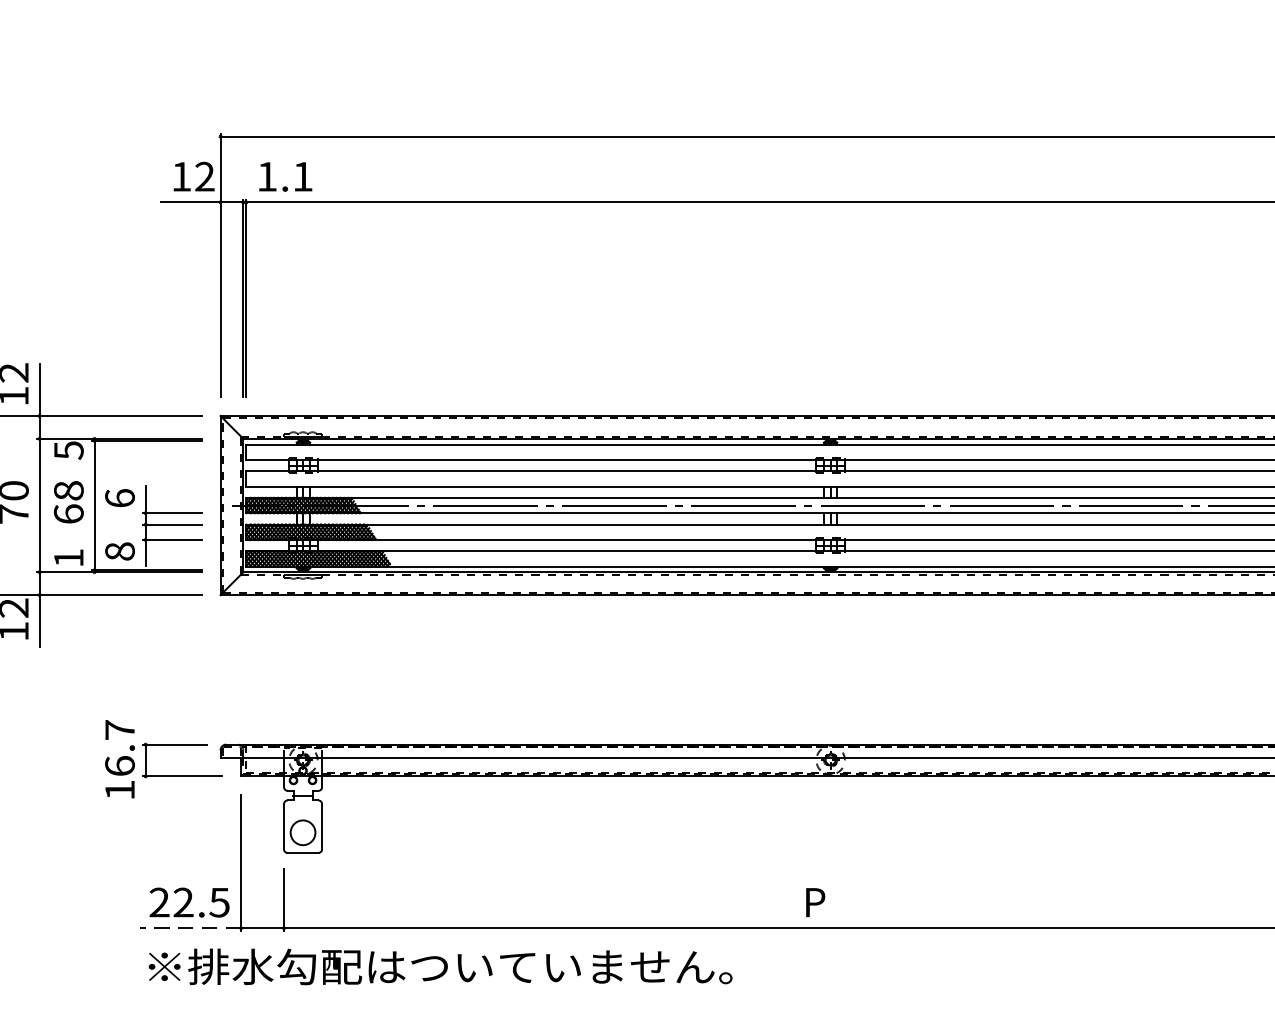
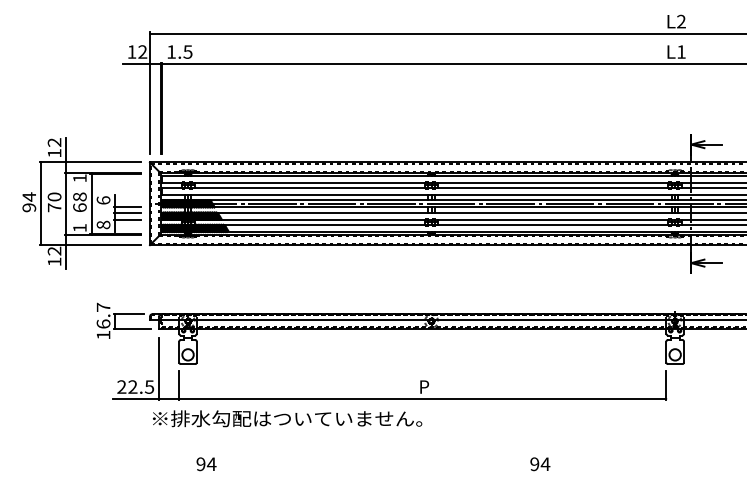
text: (301, 175) -> (187, 51), 1.1 -> 1.5
text: (67, 450) -> (79, 178), 5 -> 1
line: (189, 927) -> (135, 398), dashed -> solid
text: (440, 966) -> (287, 418), moved

